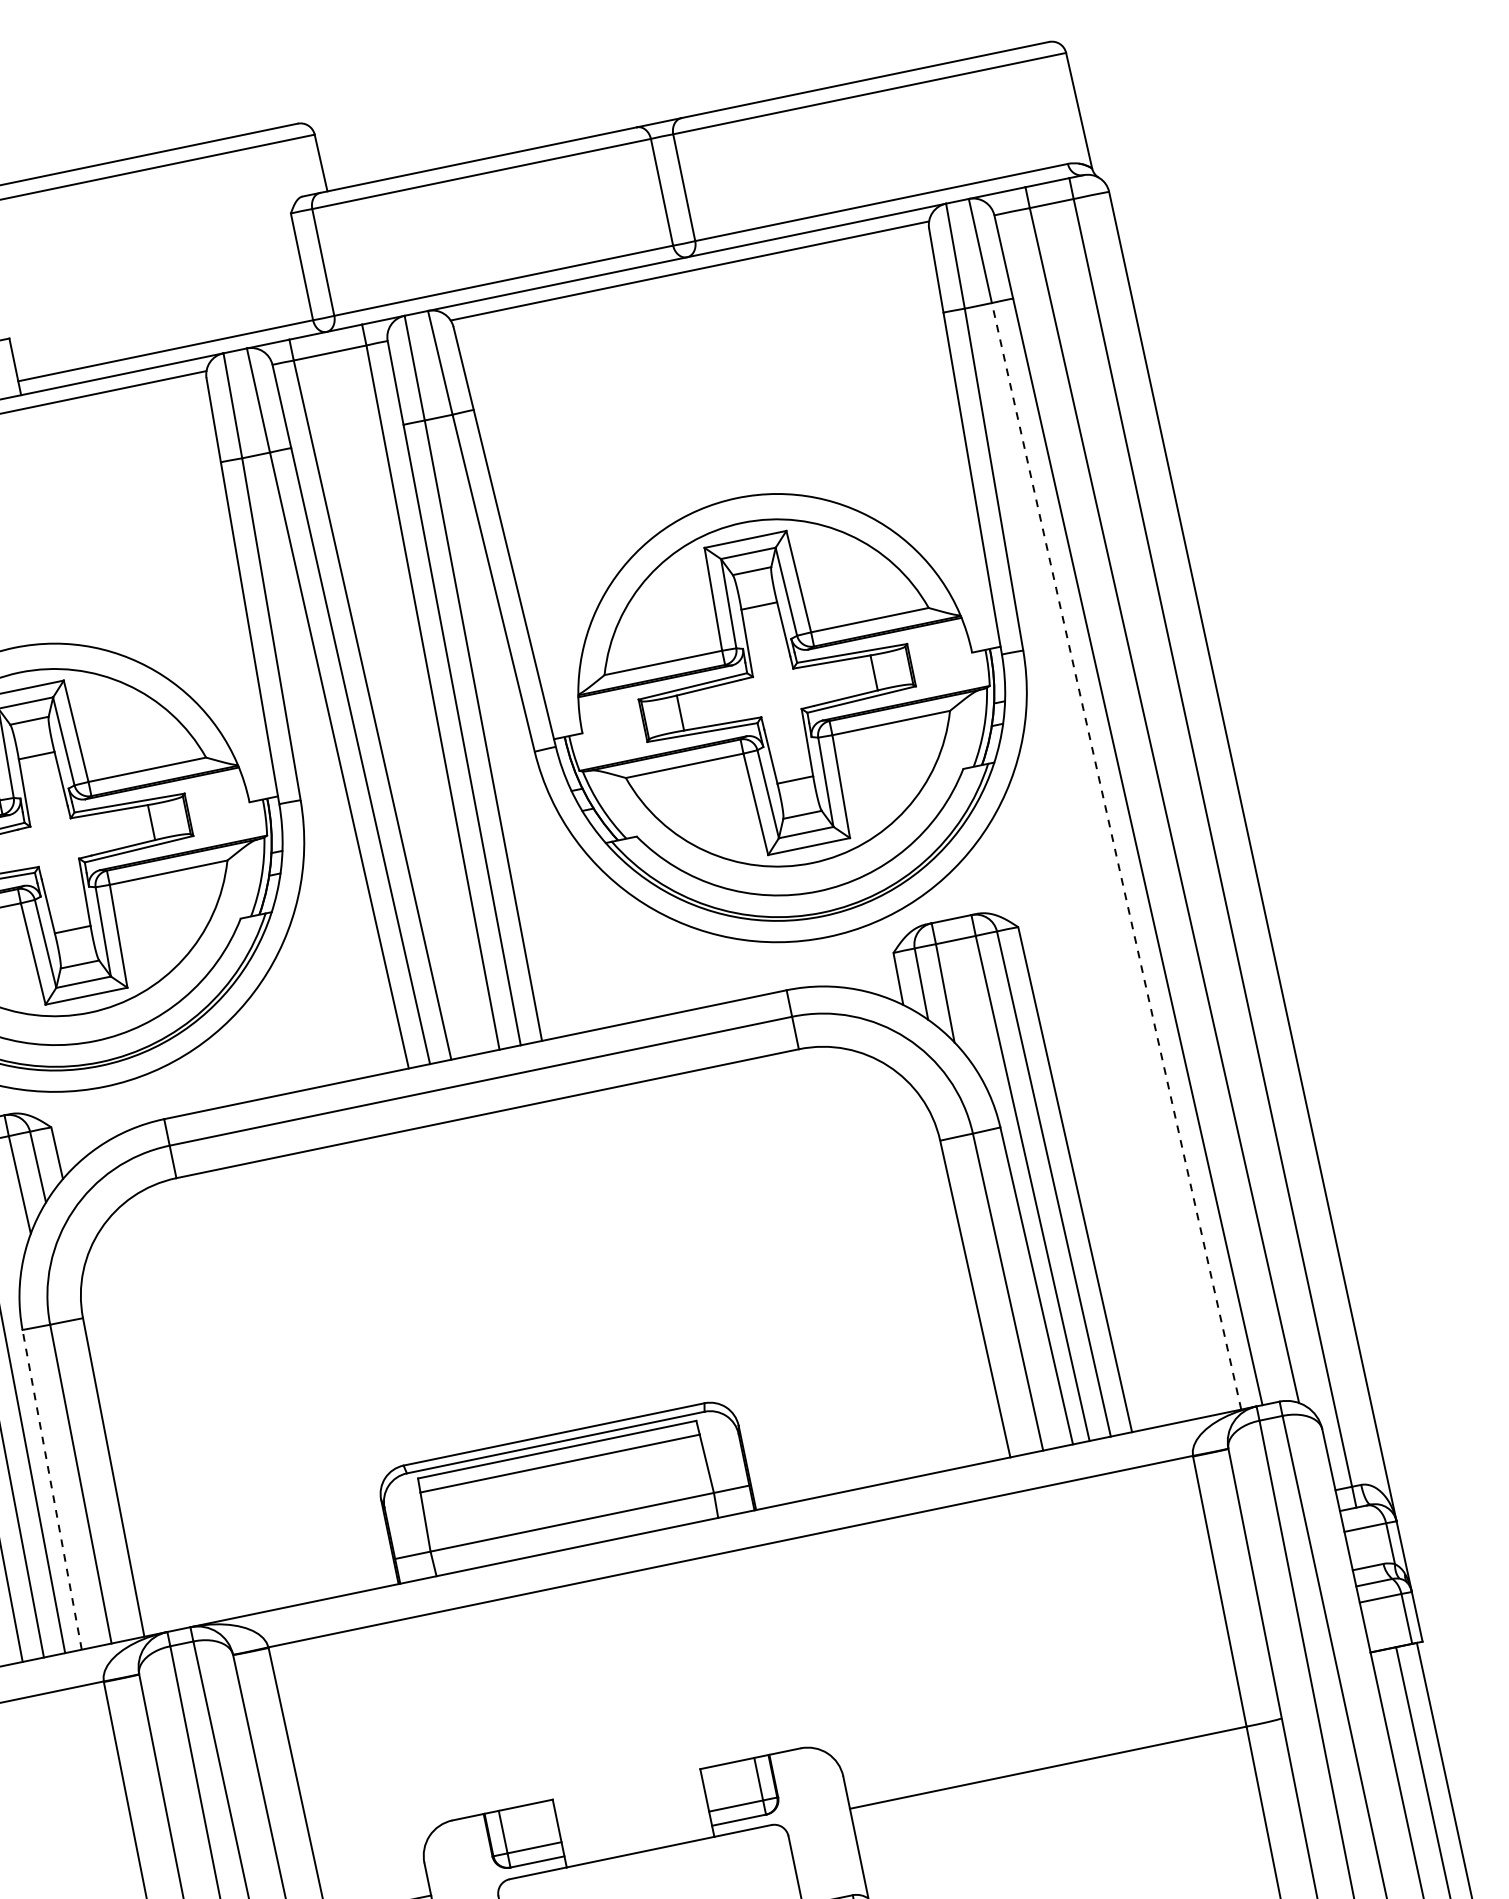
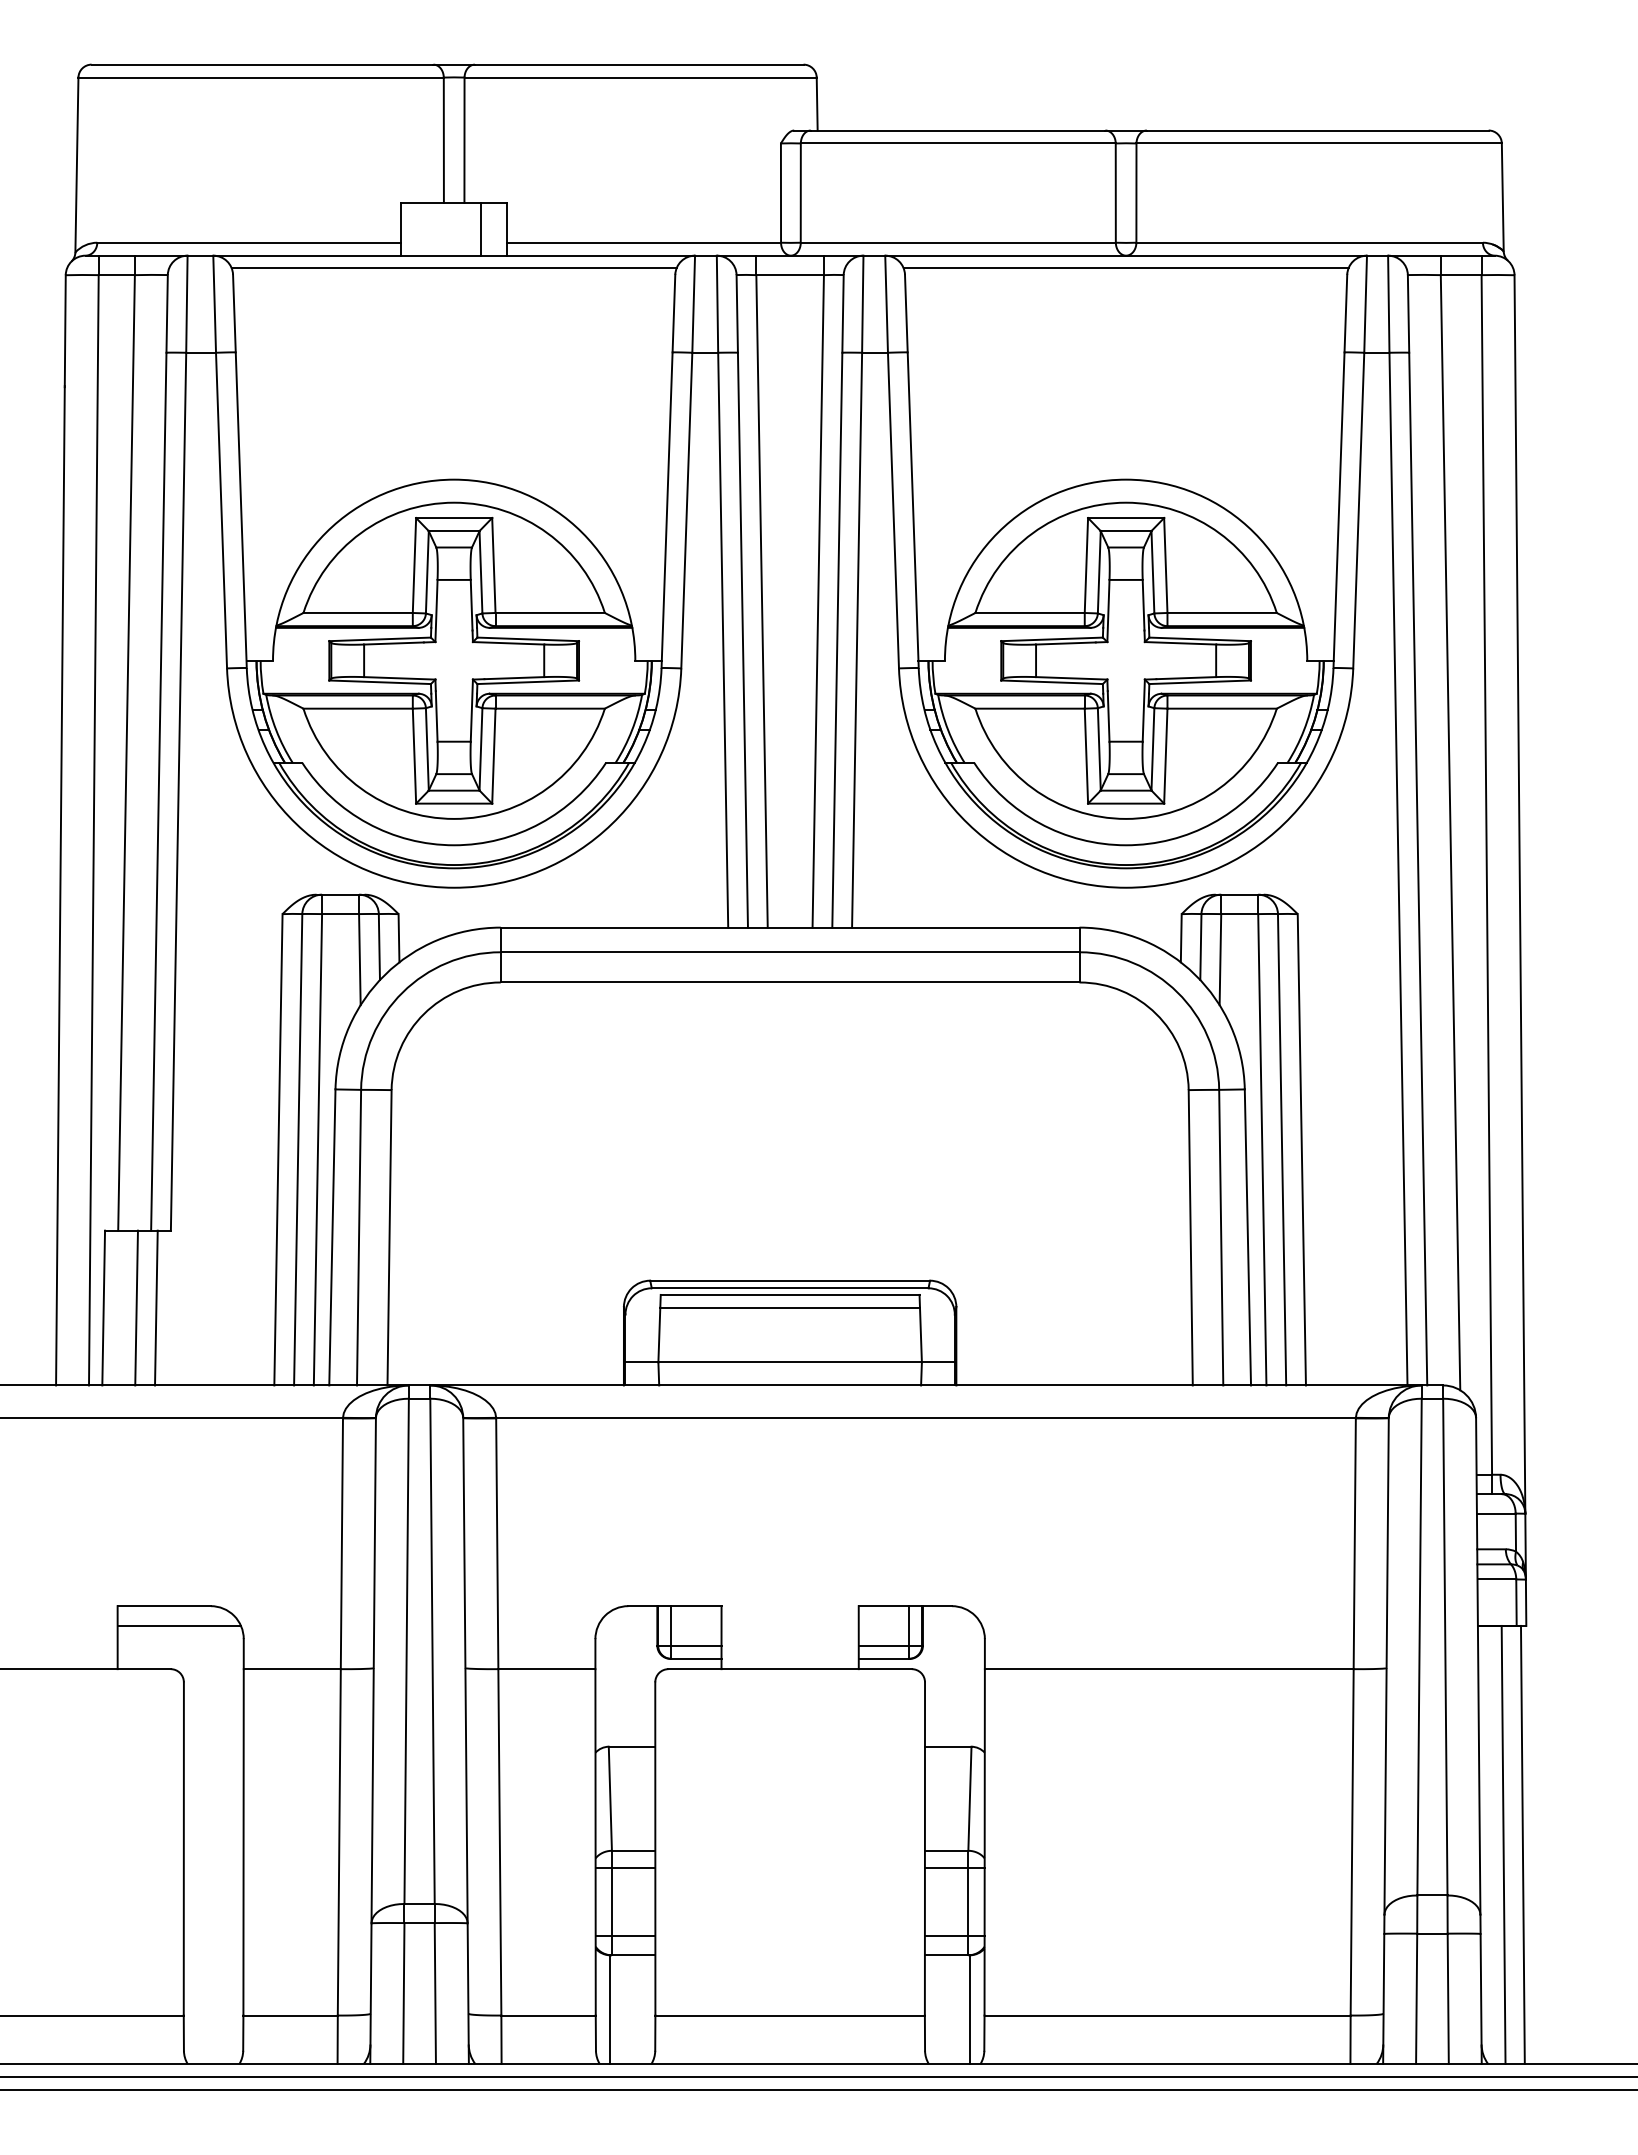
line: (1116, 855) -> (1398, 868), dashed -> solid
line: (52, 1488) -> (332, 1236), dashed -> solid

